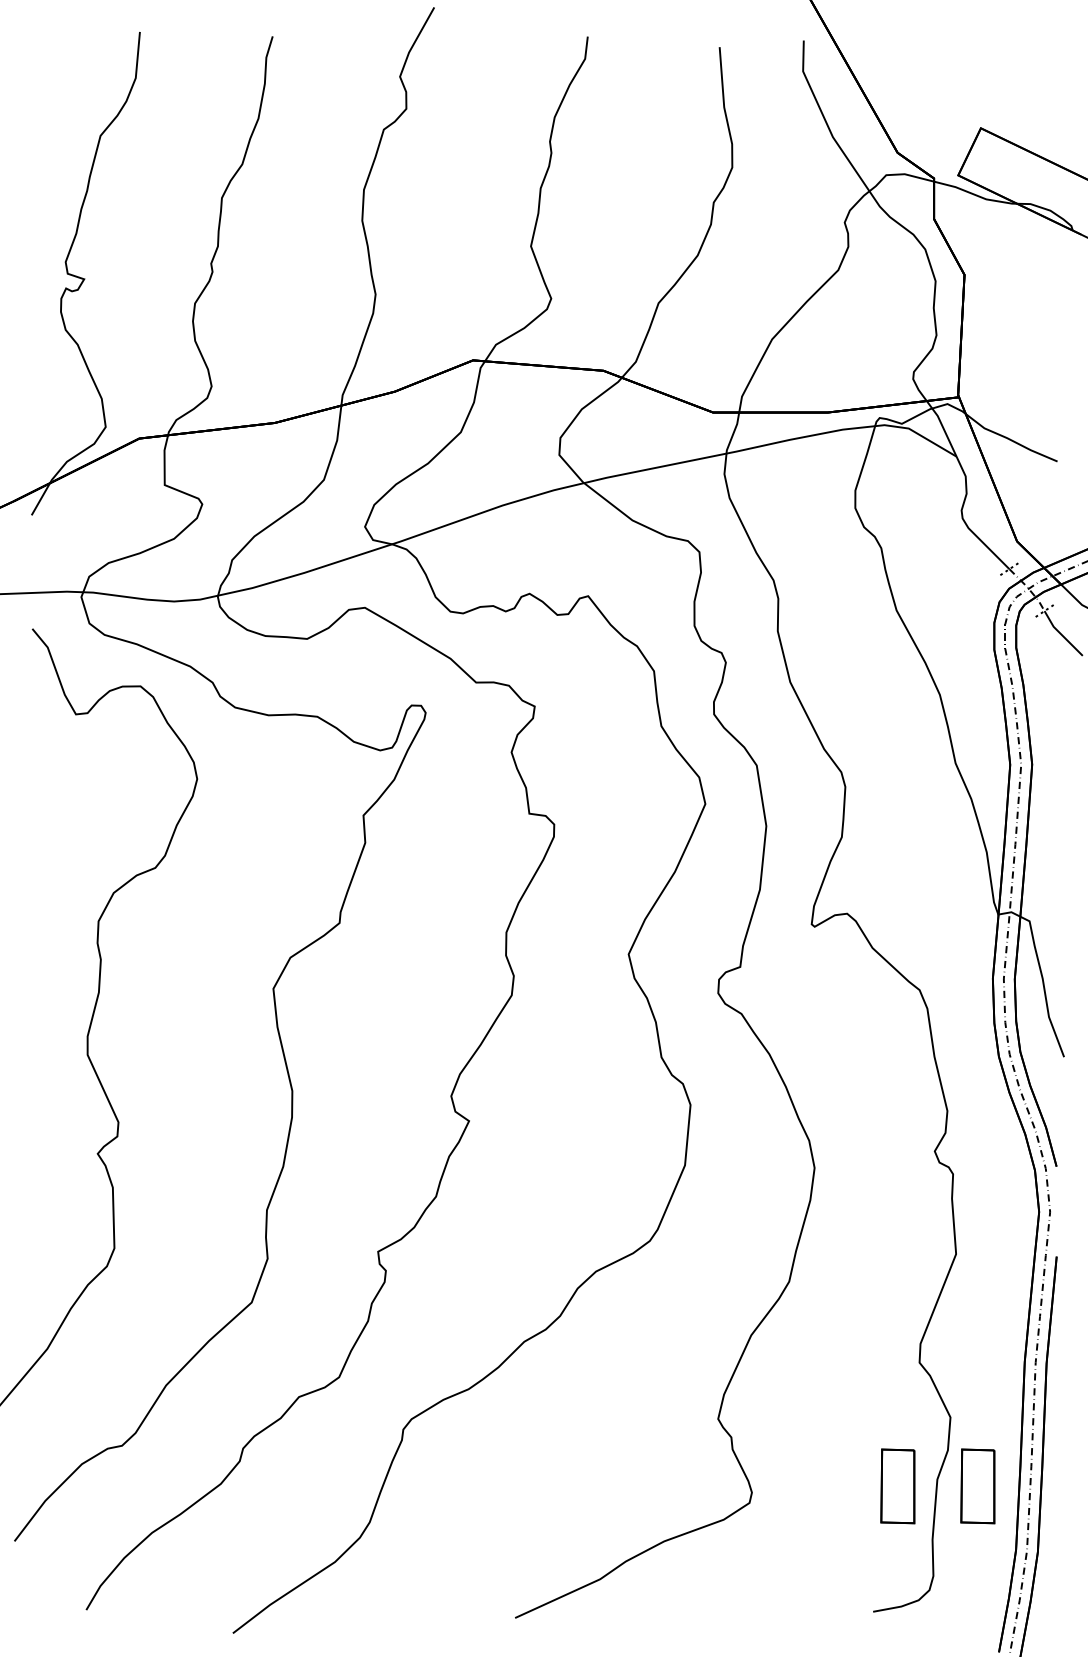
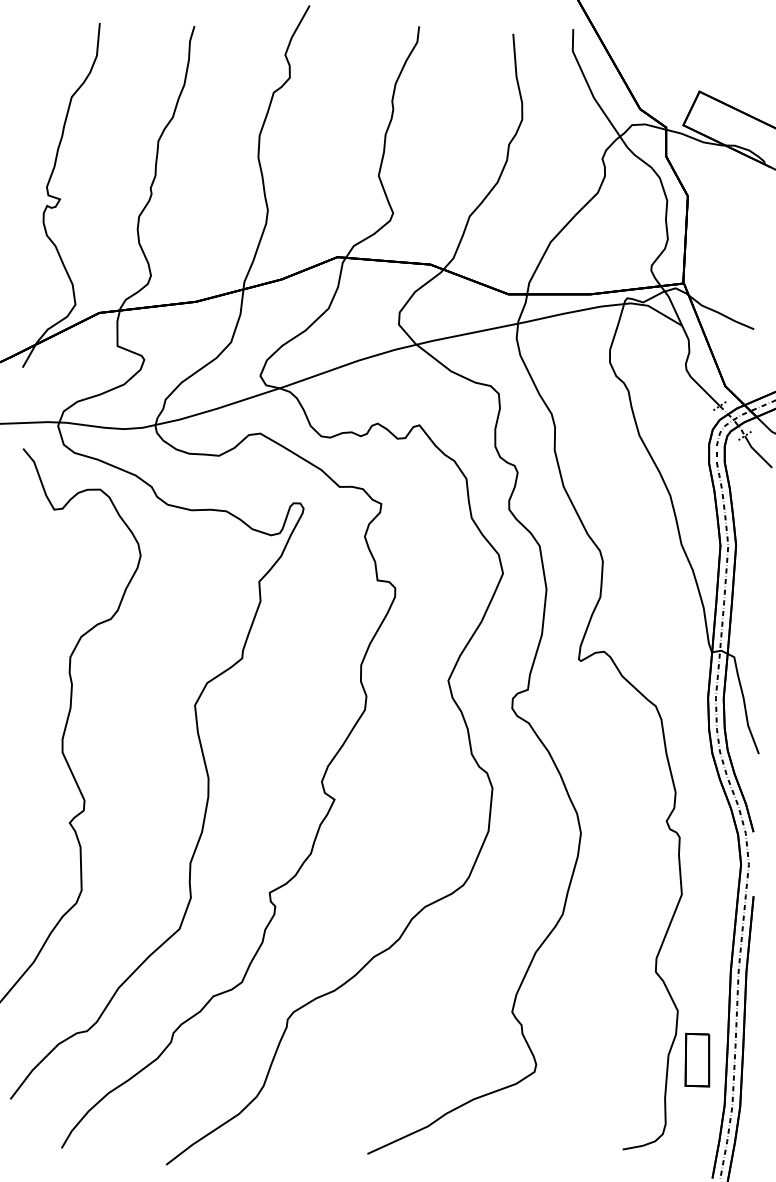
part: (897, 1486) -> (640, 1060), removed

